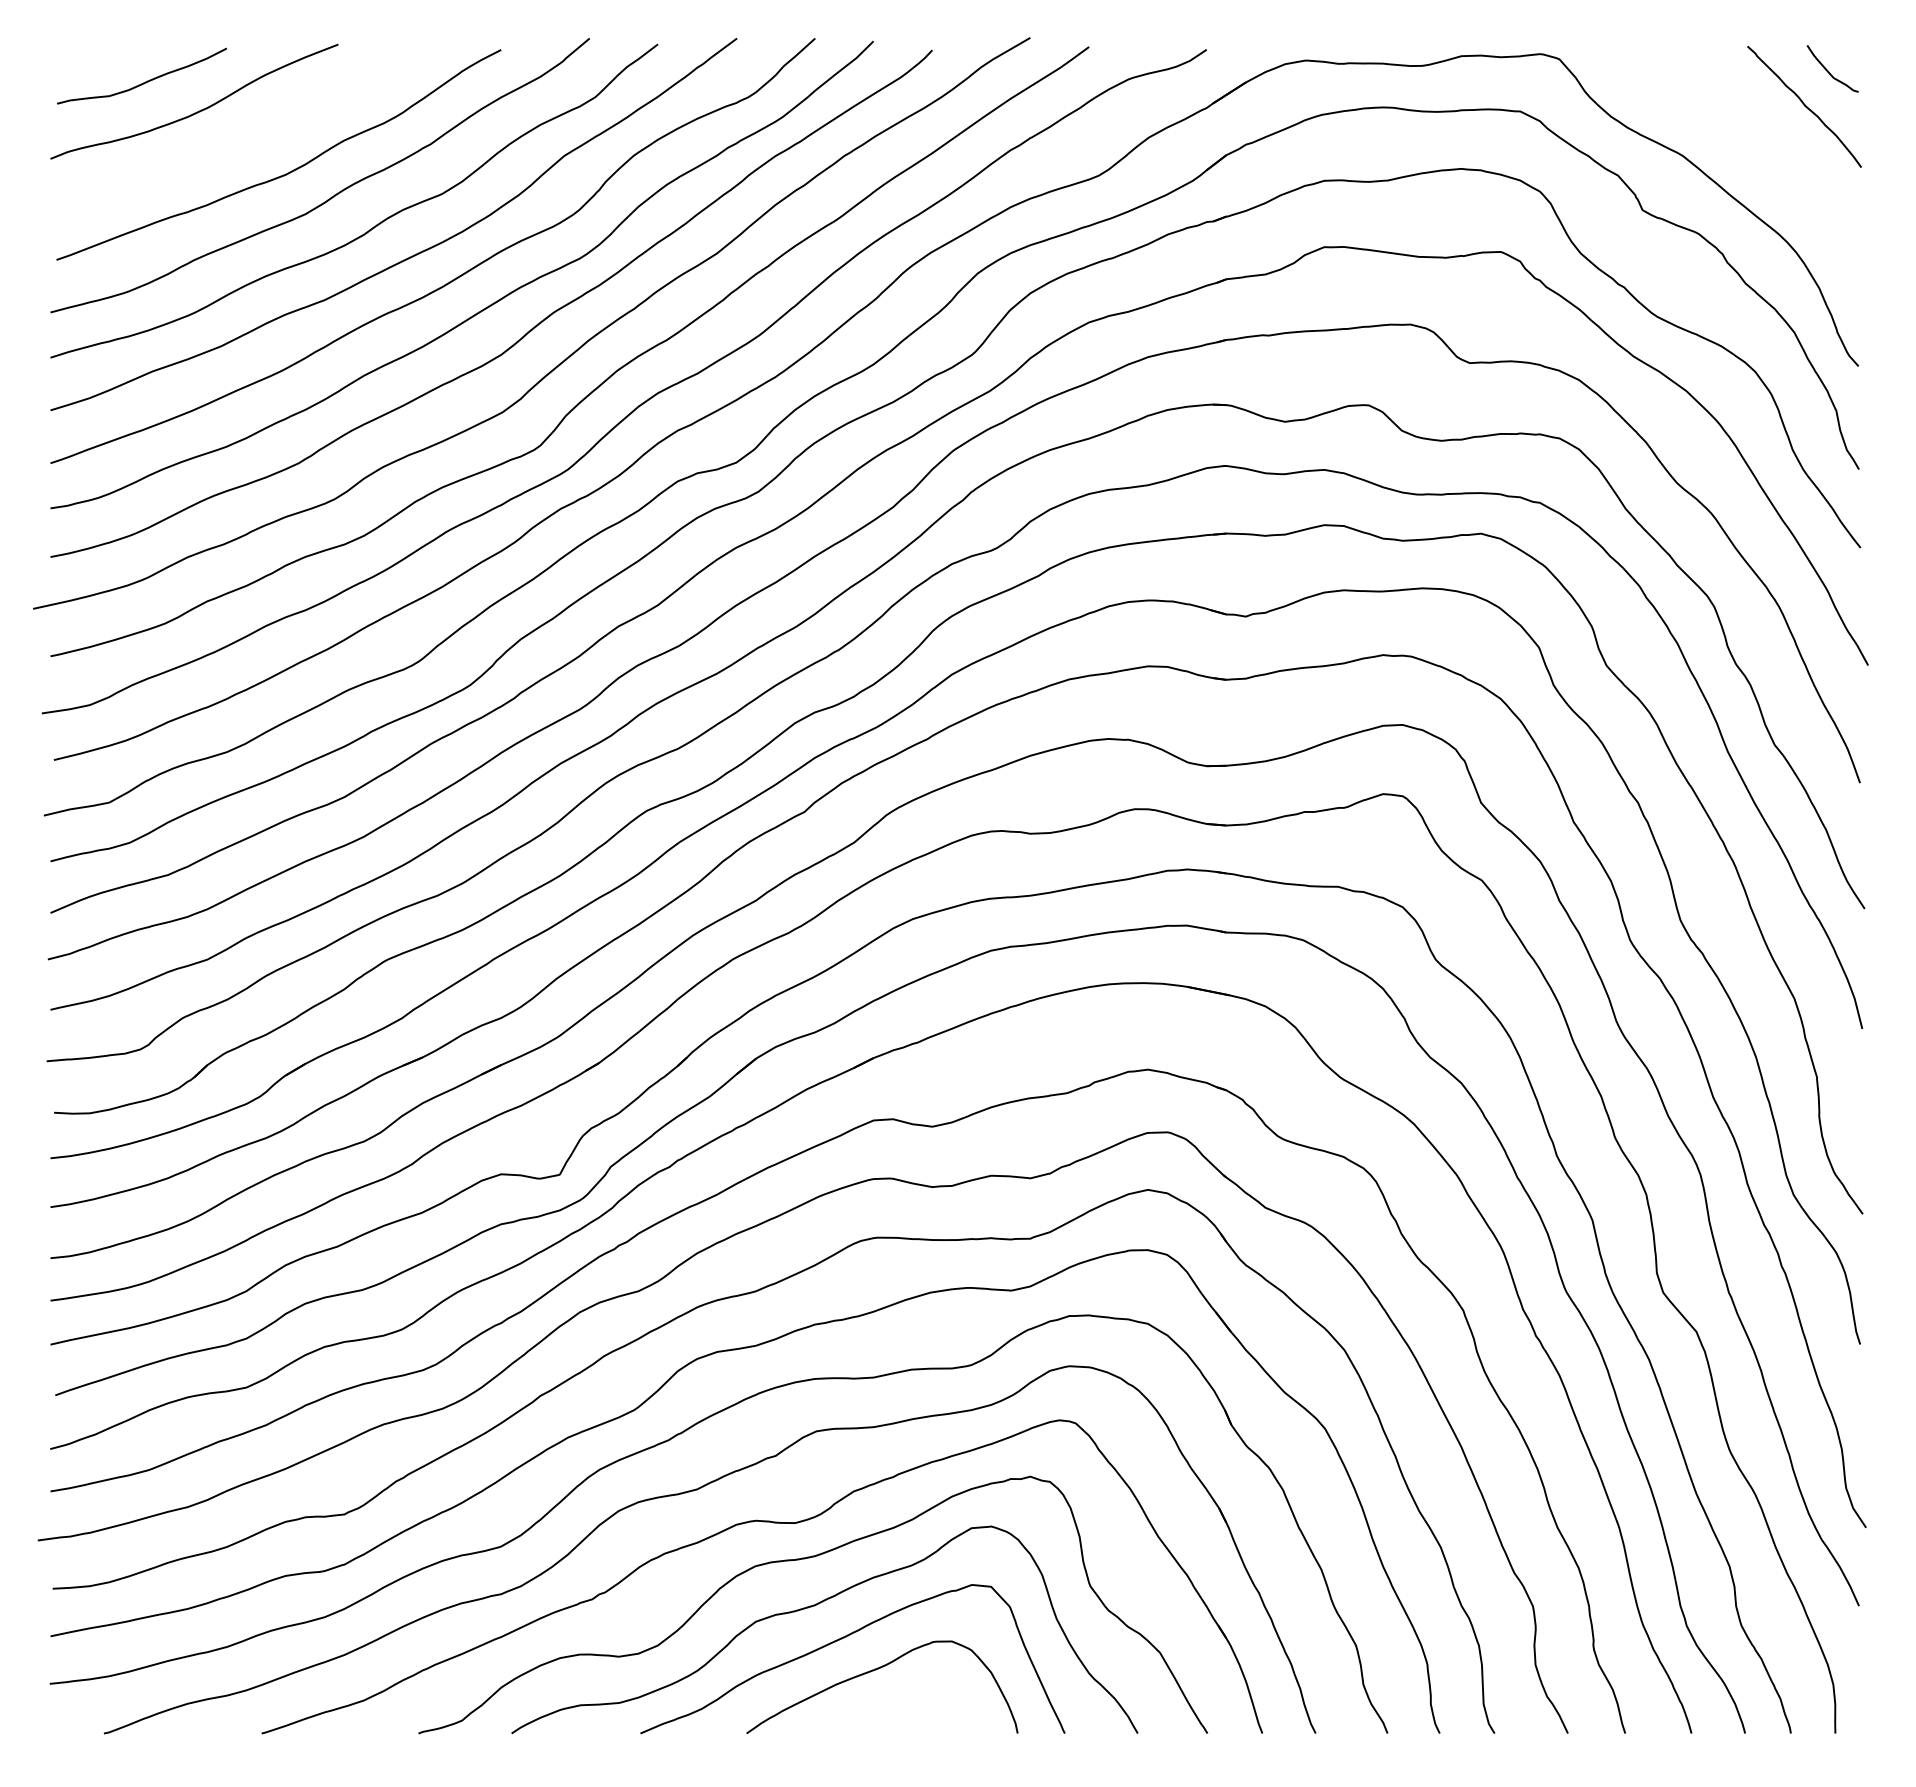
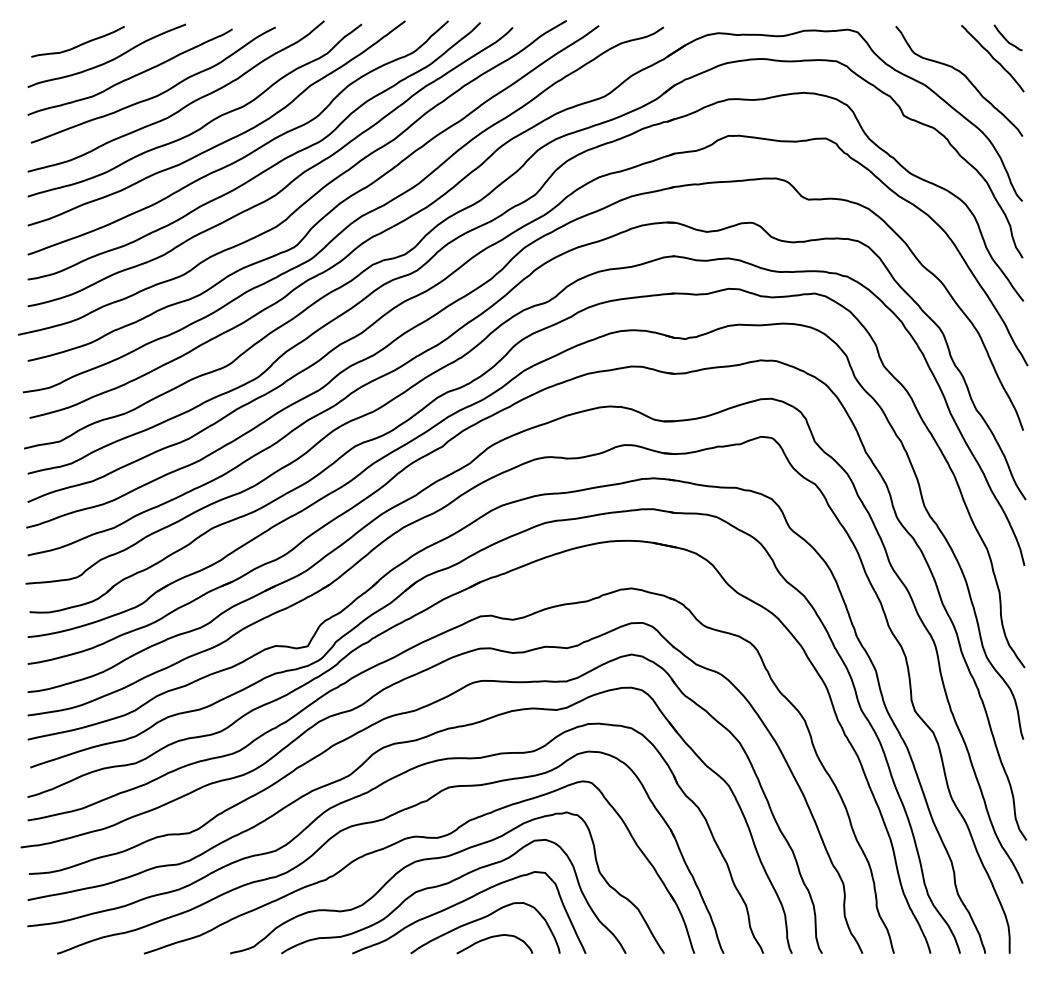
curve: (1747, 135) -> (961, 74), added
curve: (239, 139) -> (131, 76), added
curve: (898, 1704) -> (494, 937), added

